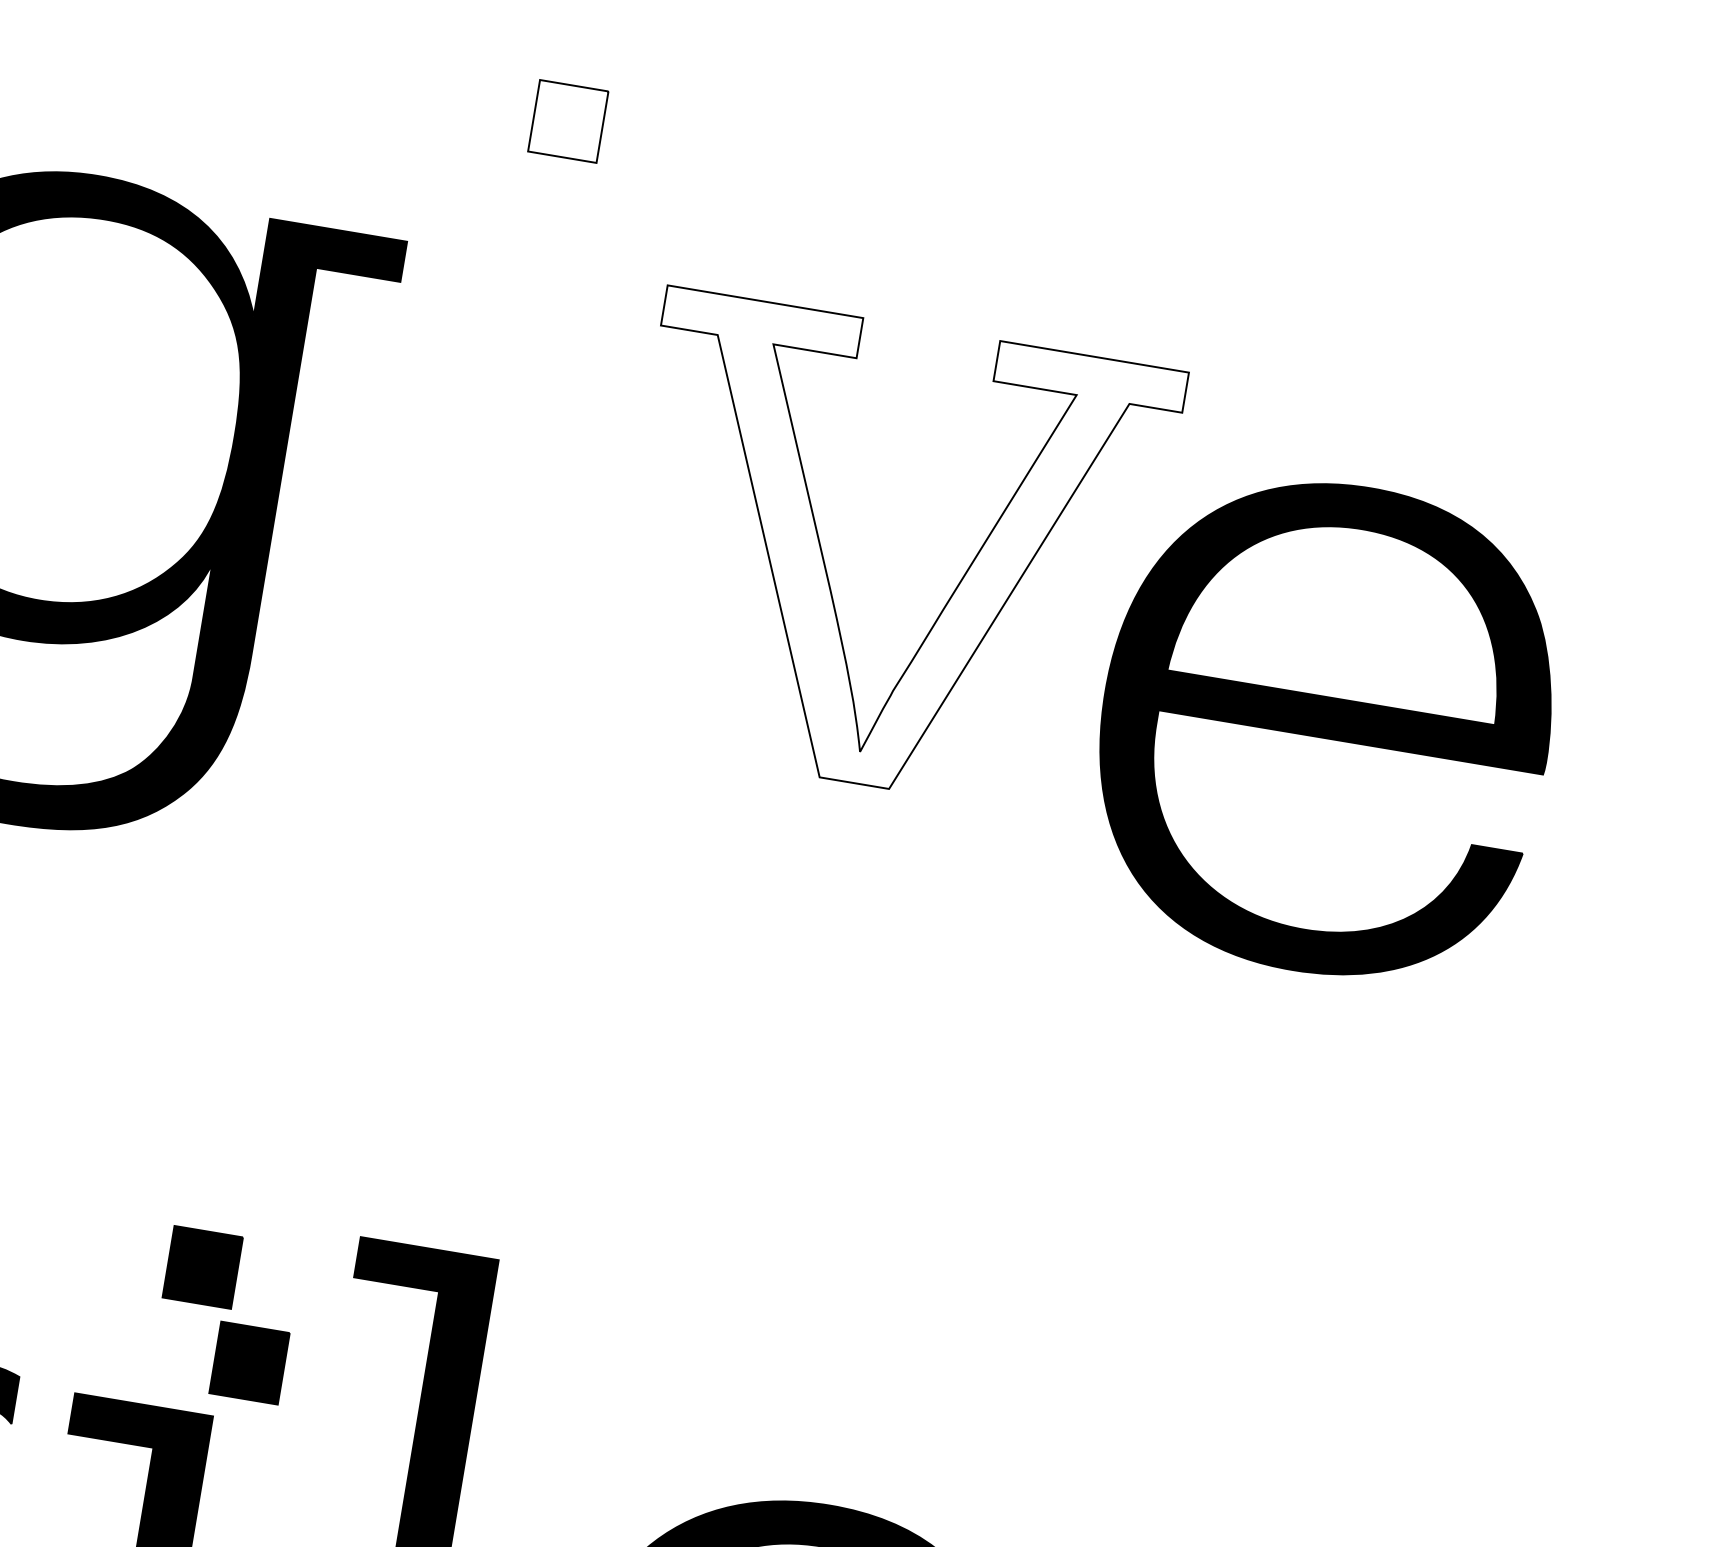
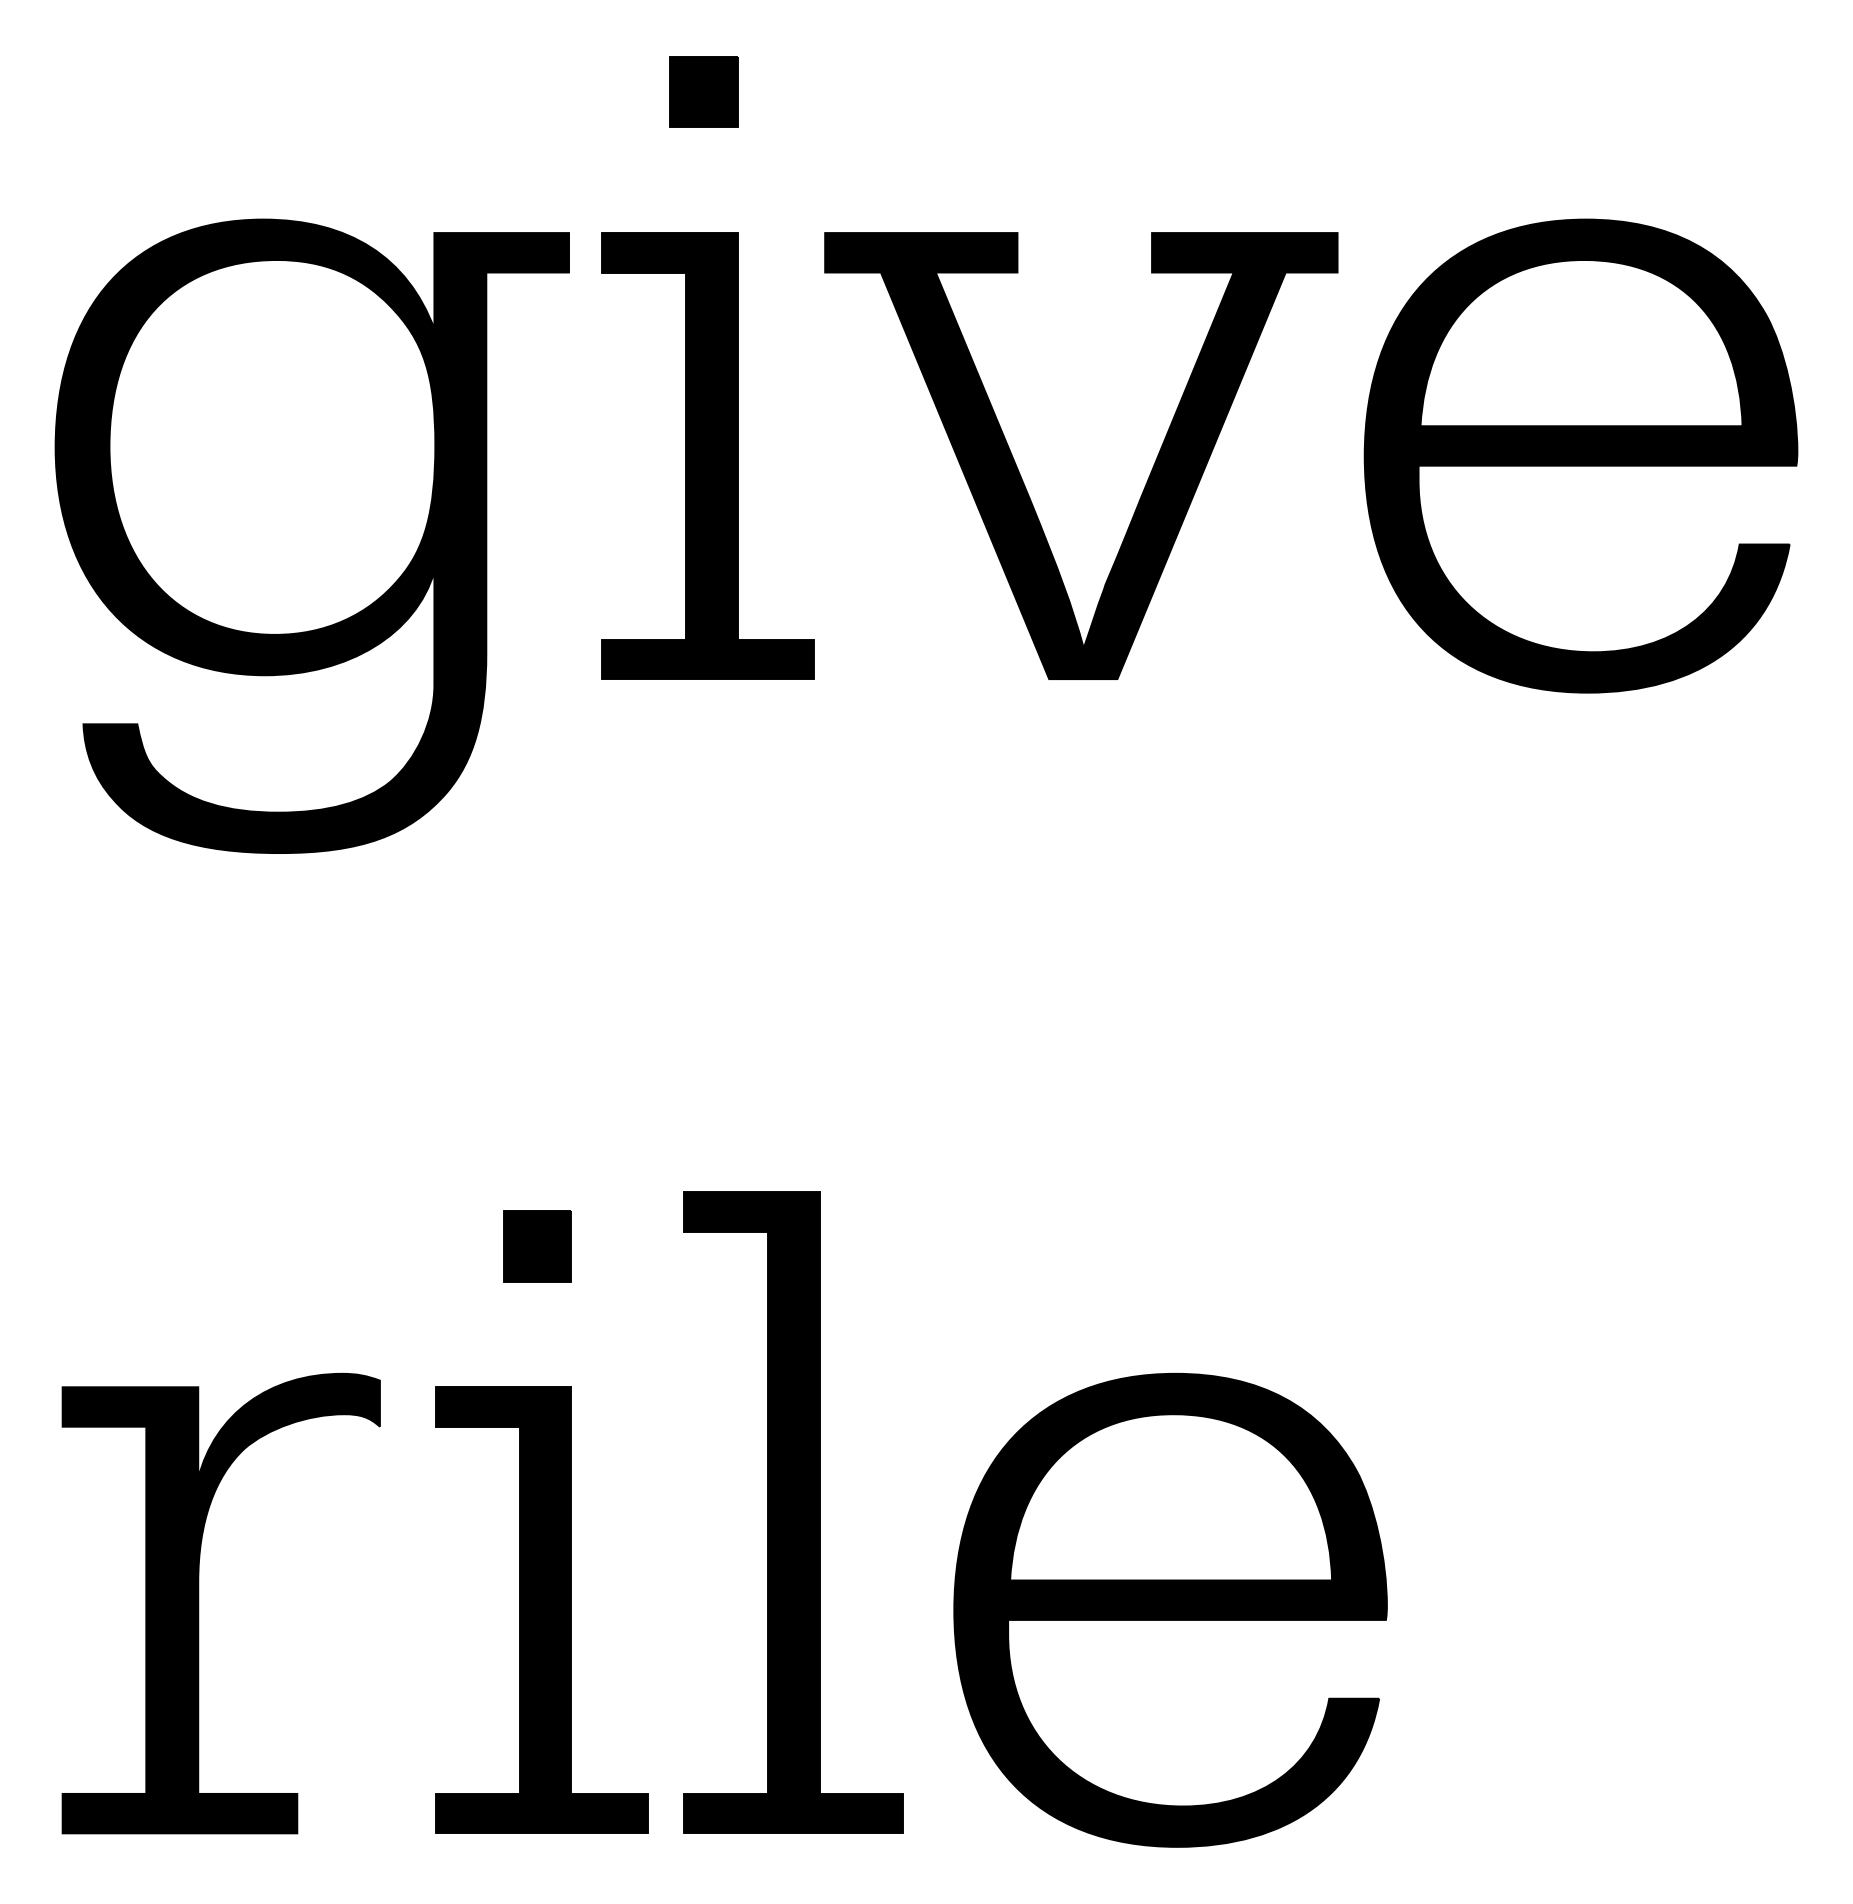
fill: (567, 121) -> (703, 92), added
part: (510, 491) -> (707, 455), added
fill: (890, 556) -> (1081, 456), added
part: (1325, 727) -> (1580, 455), moved
part: (249, 1363) -> (597, 1330), removed

